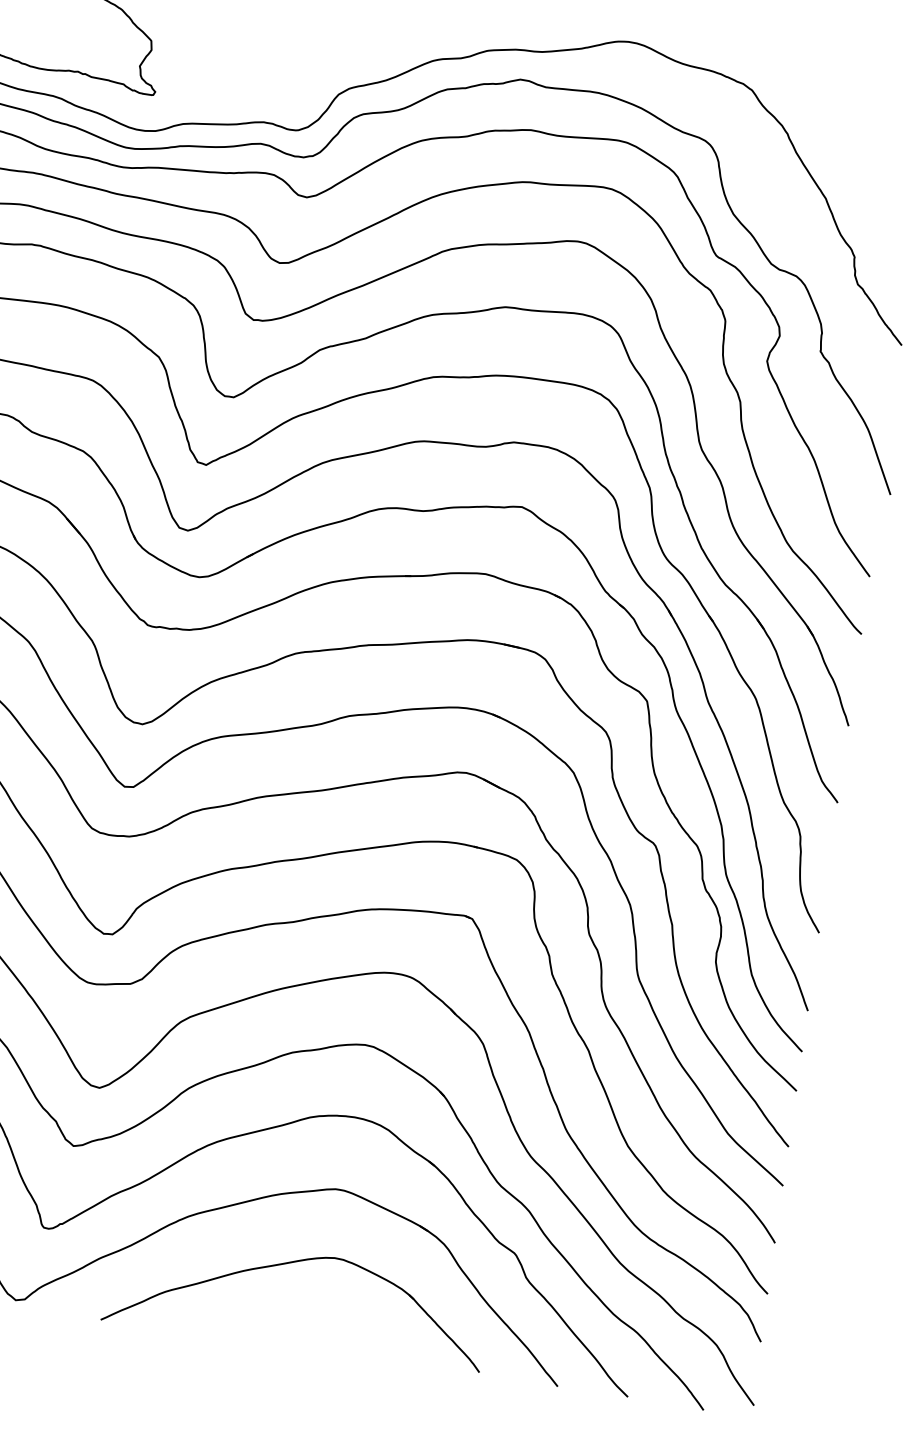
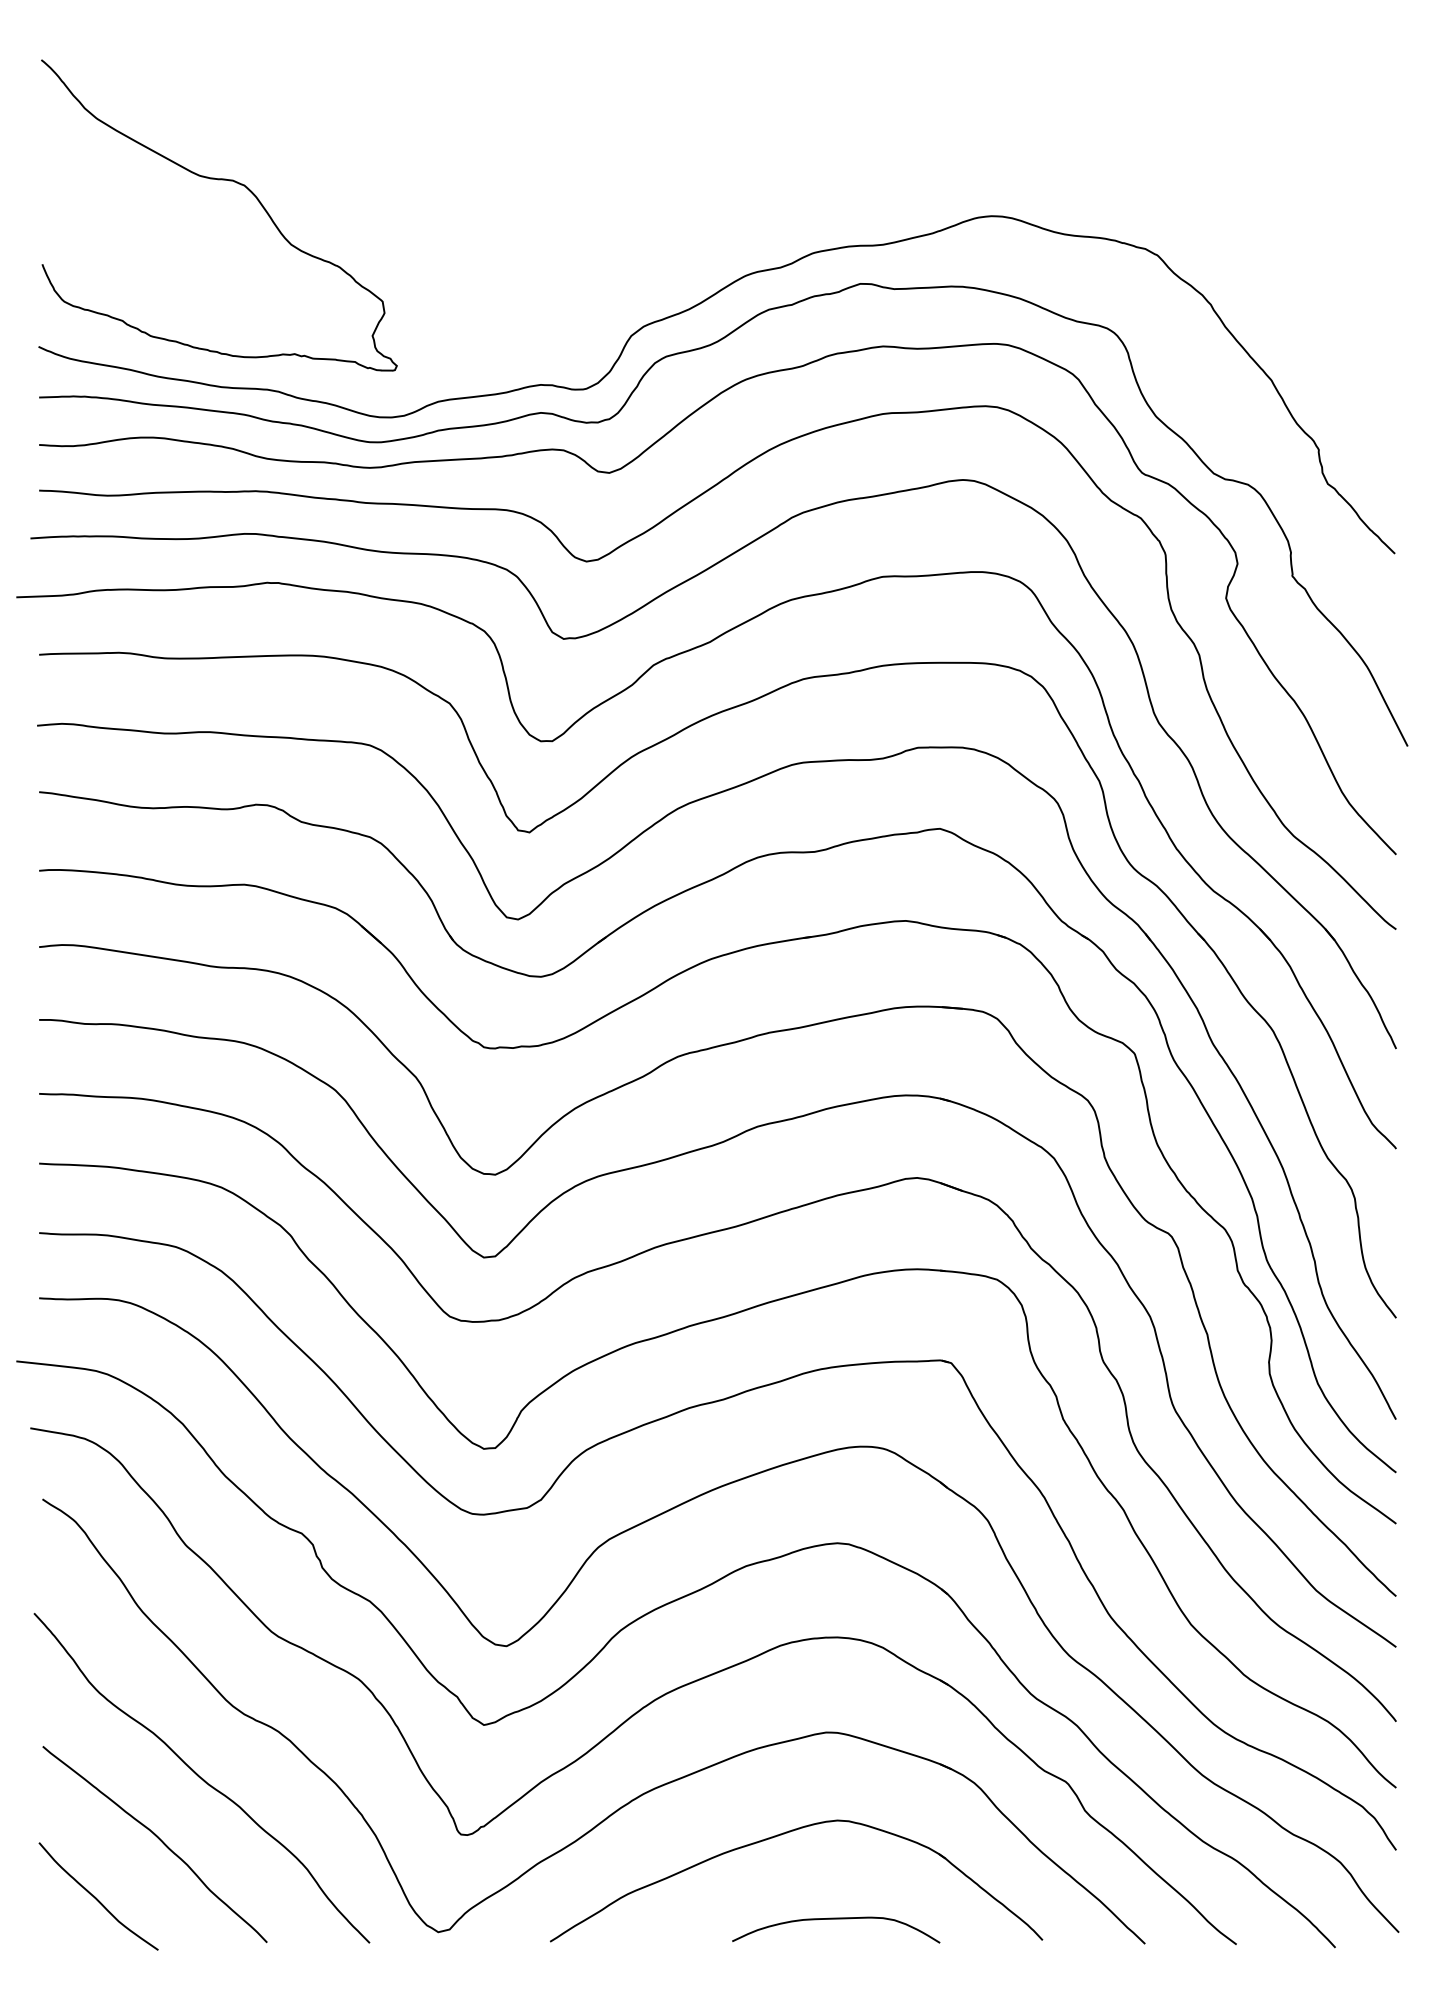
curve: (323, 1334) -> (836, 1919), added

